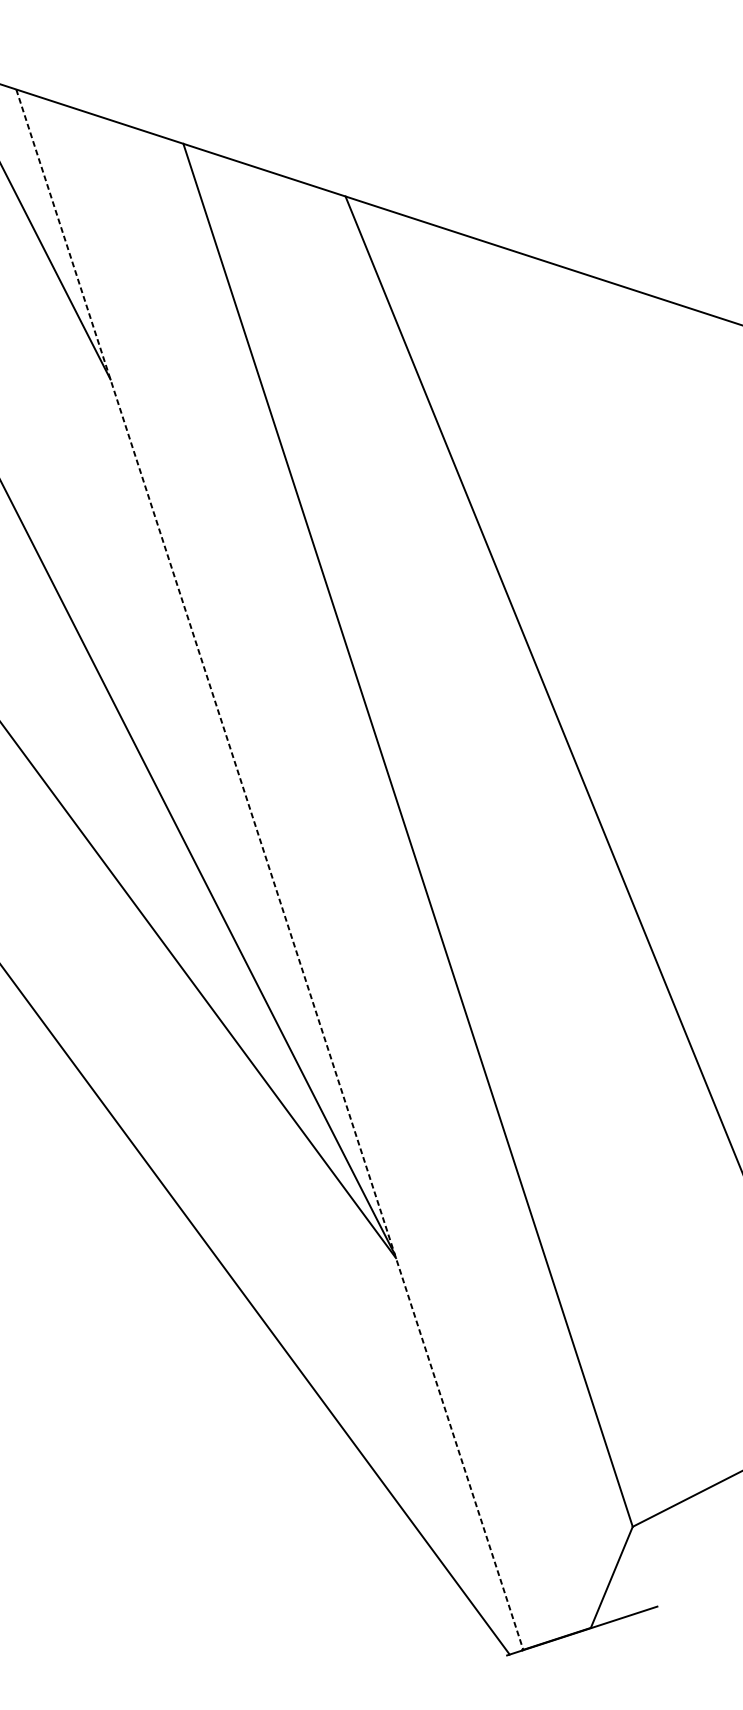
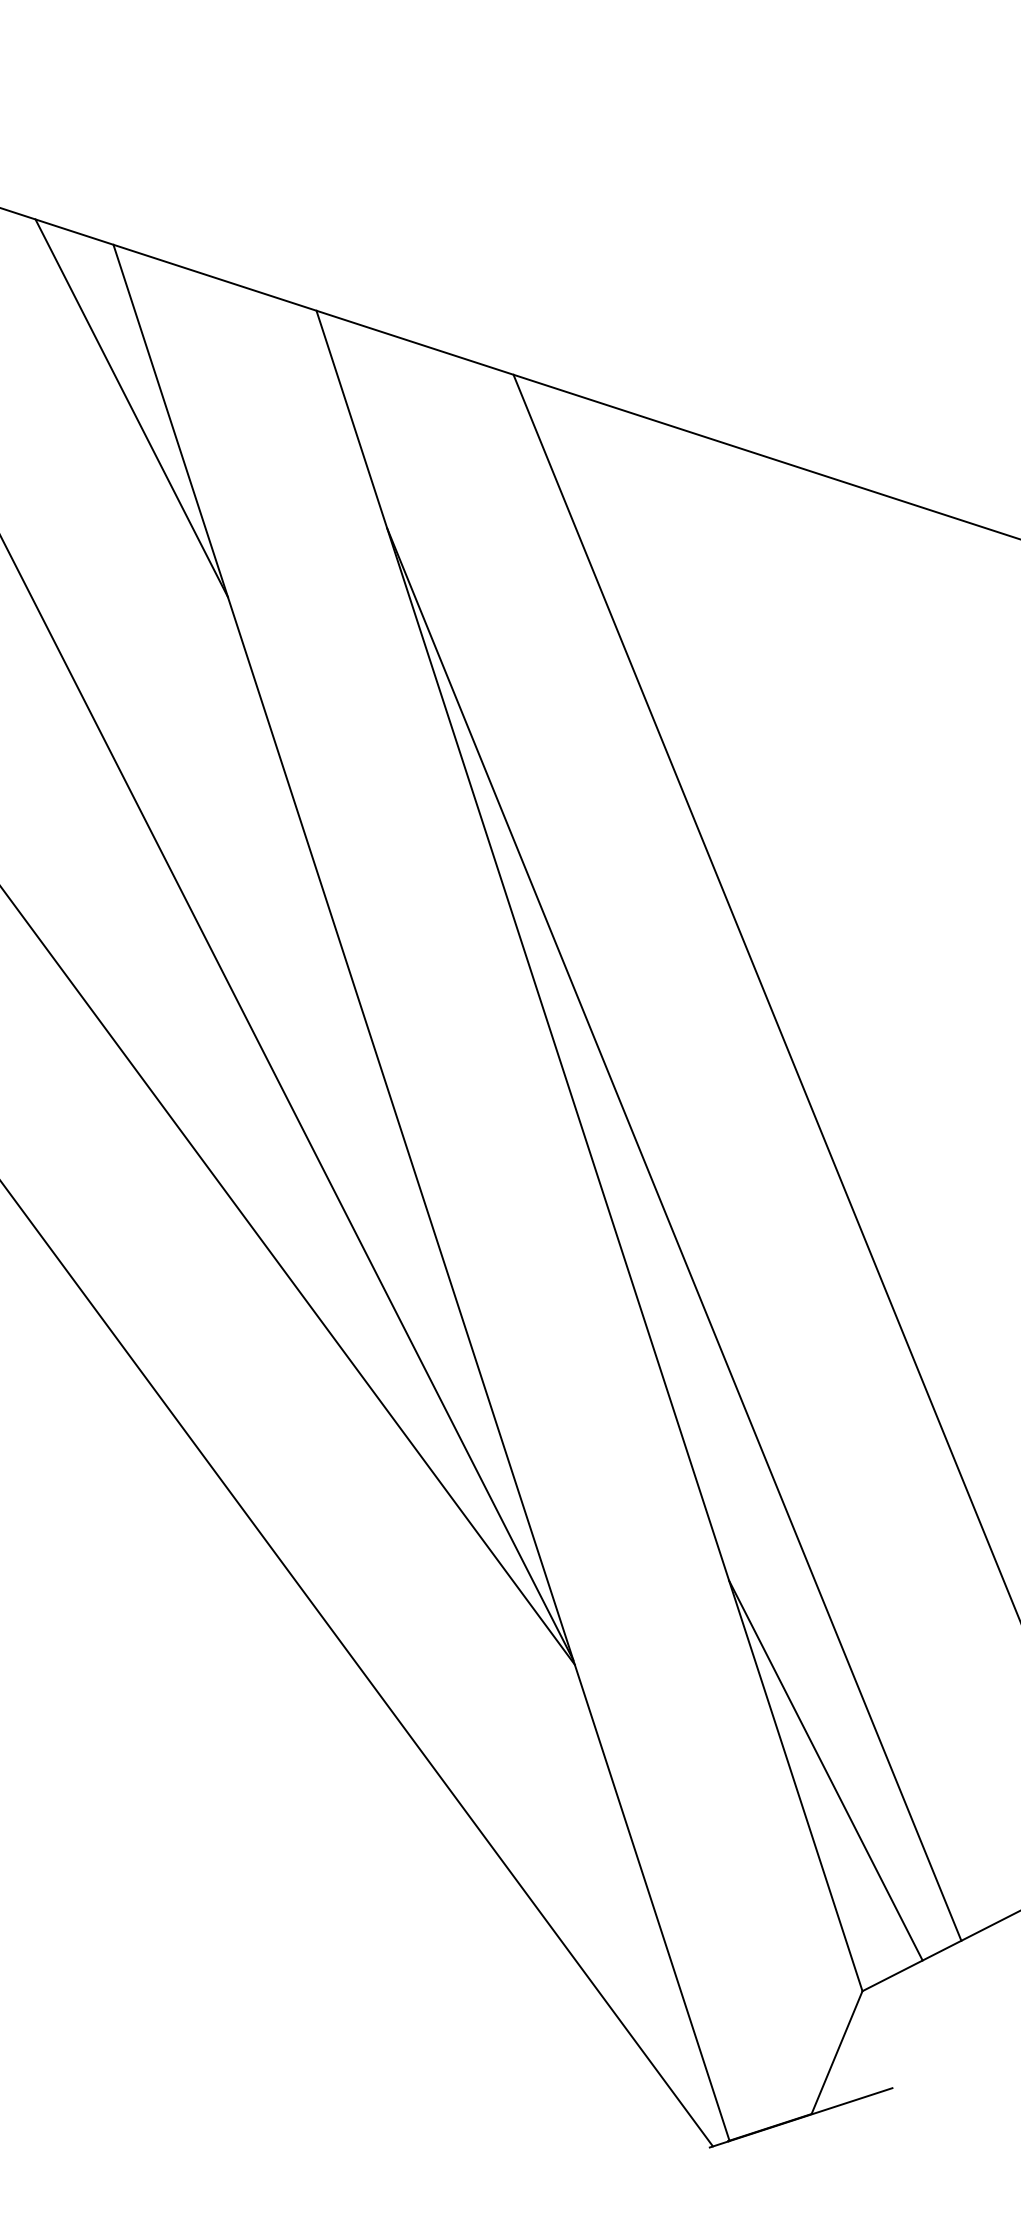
line: (269, 869) -> (421, 1192), dashed -> solid
line: (478, 904) -> (674, 1234), added
line: (602, 1345) -> (825, 1770), added

